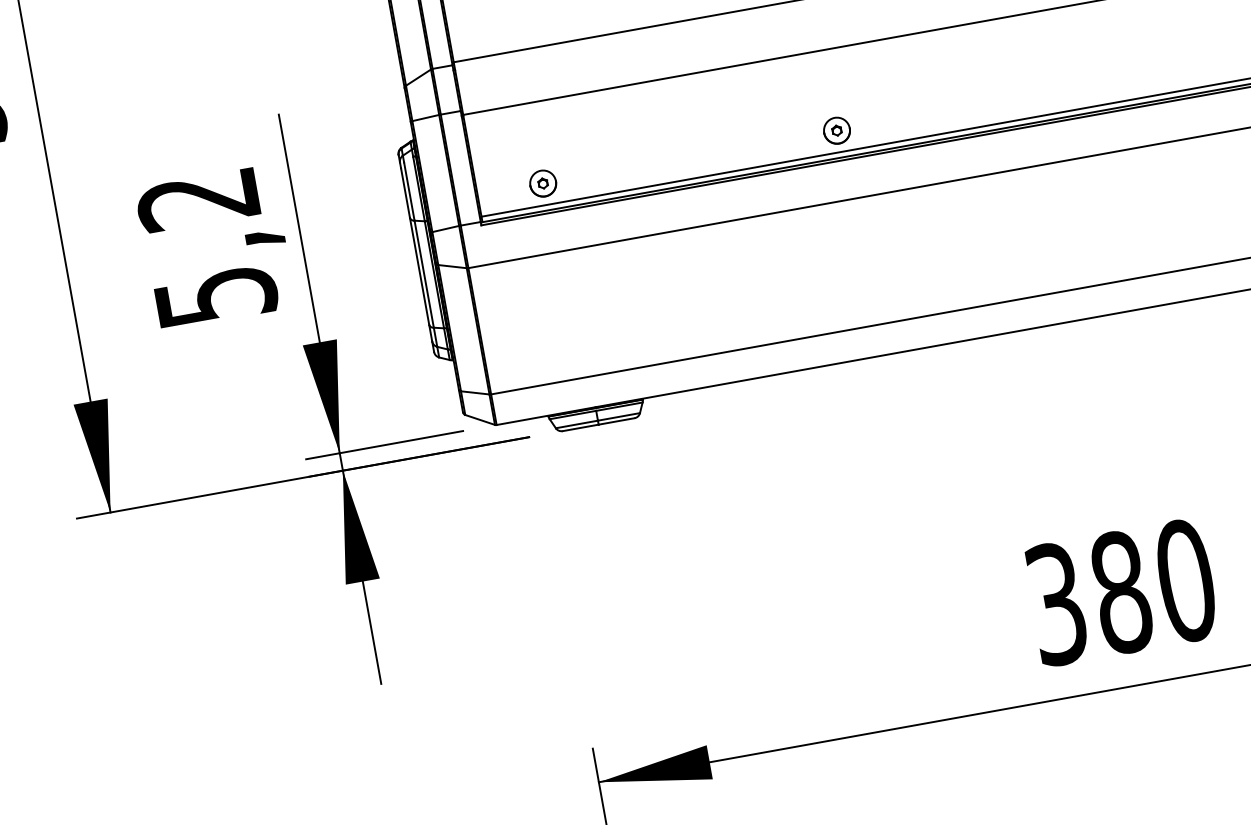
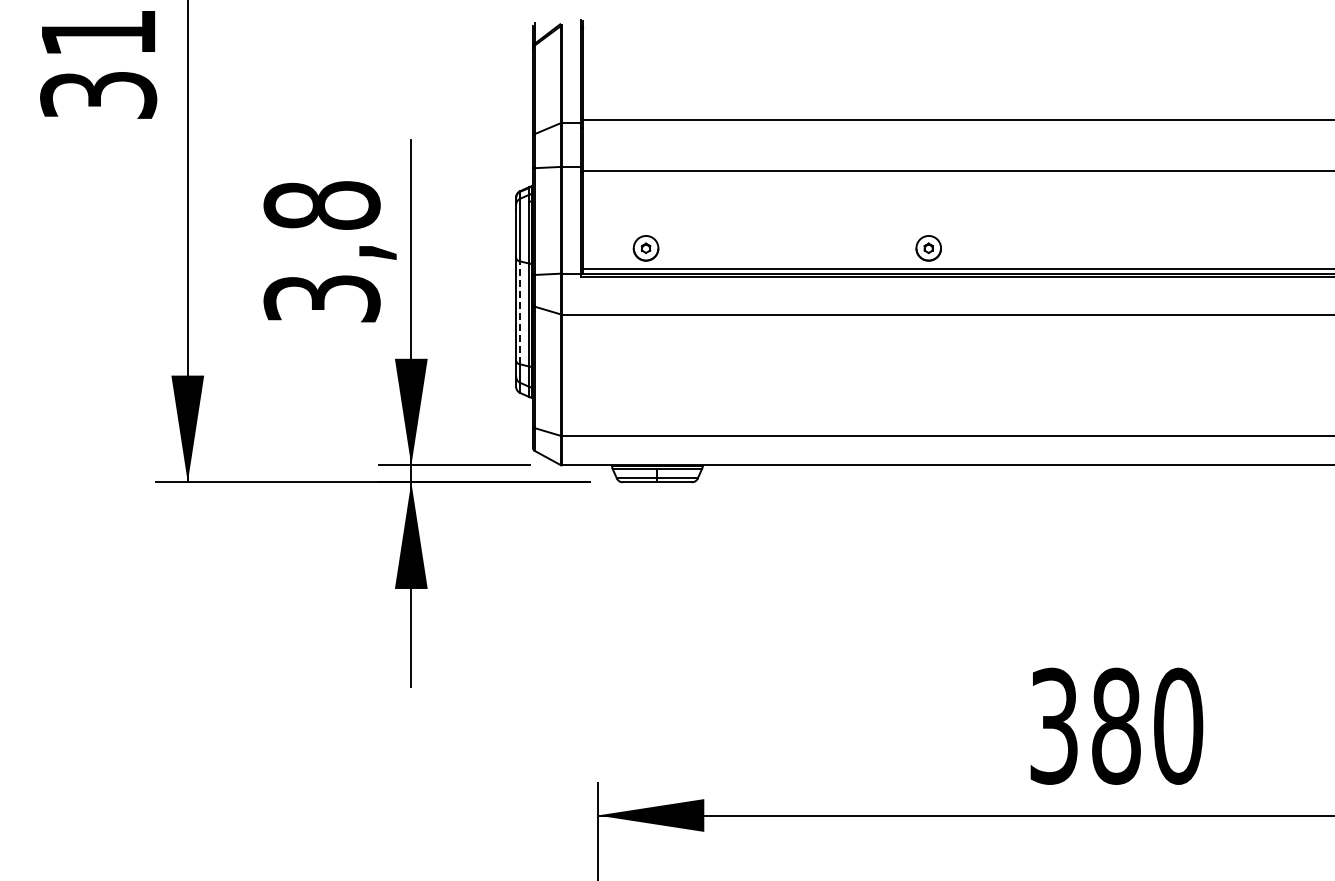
text: (206, 247) -> (321, 251), 5,2 -> 3,8
line: (424, 273) -> (520, 312), solid -> dashed

